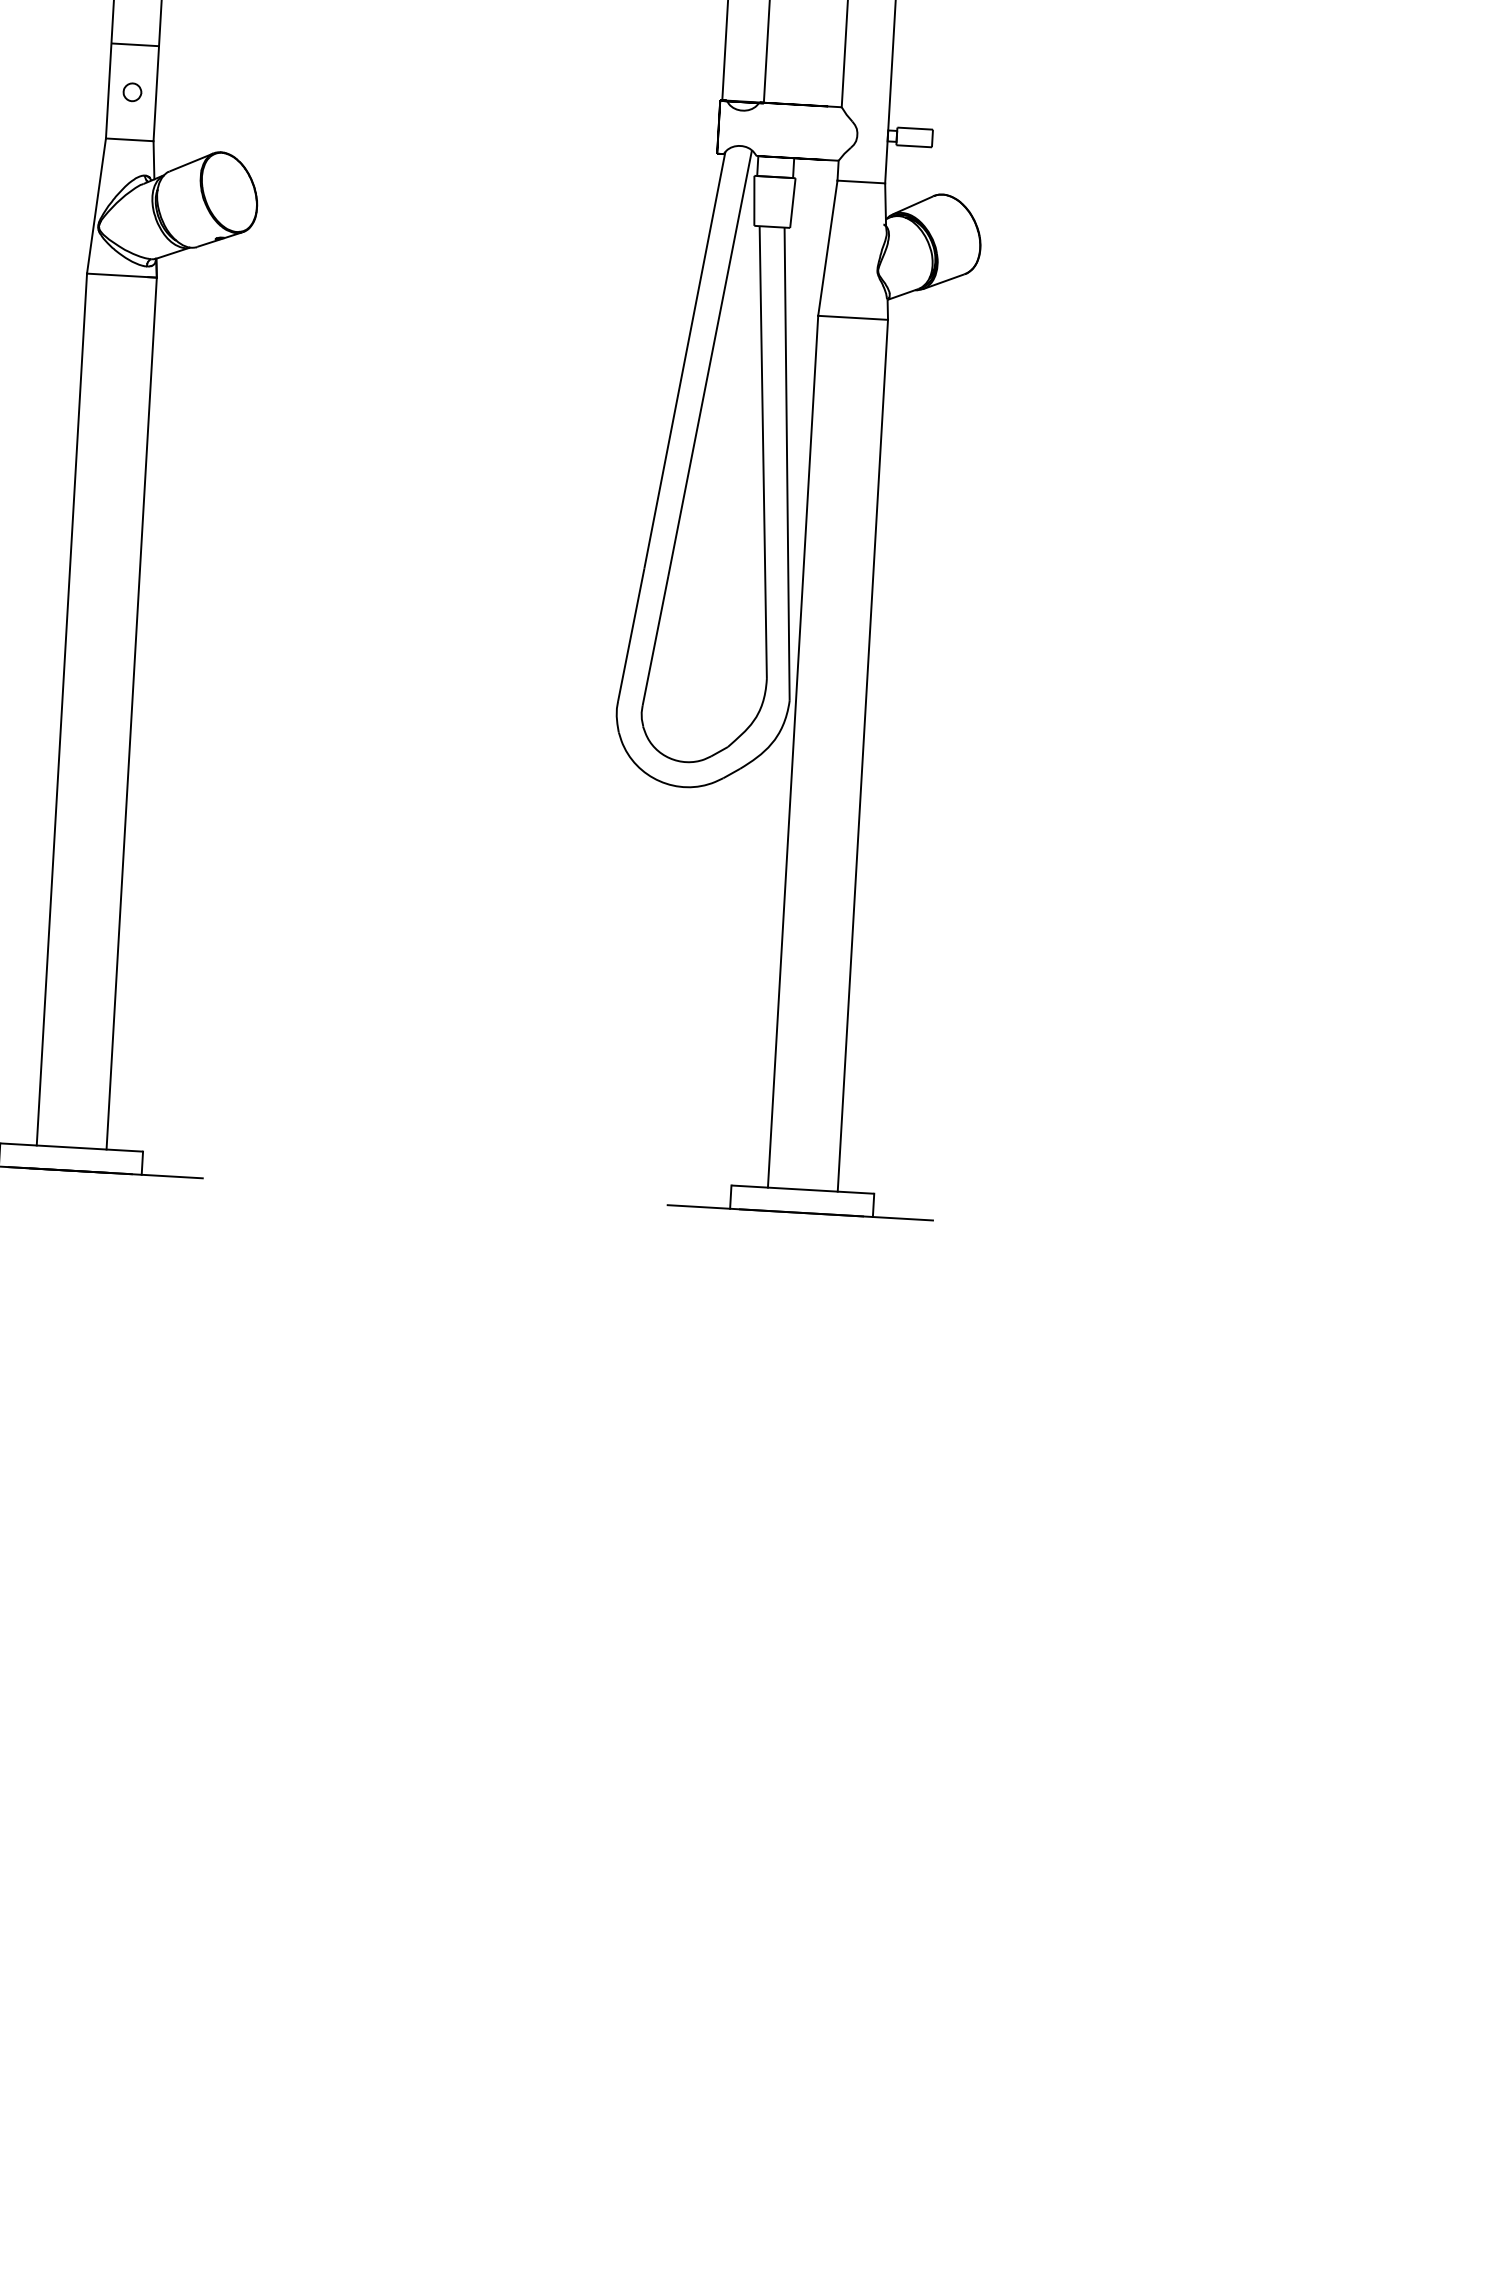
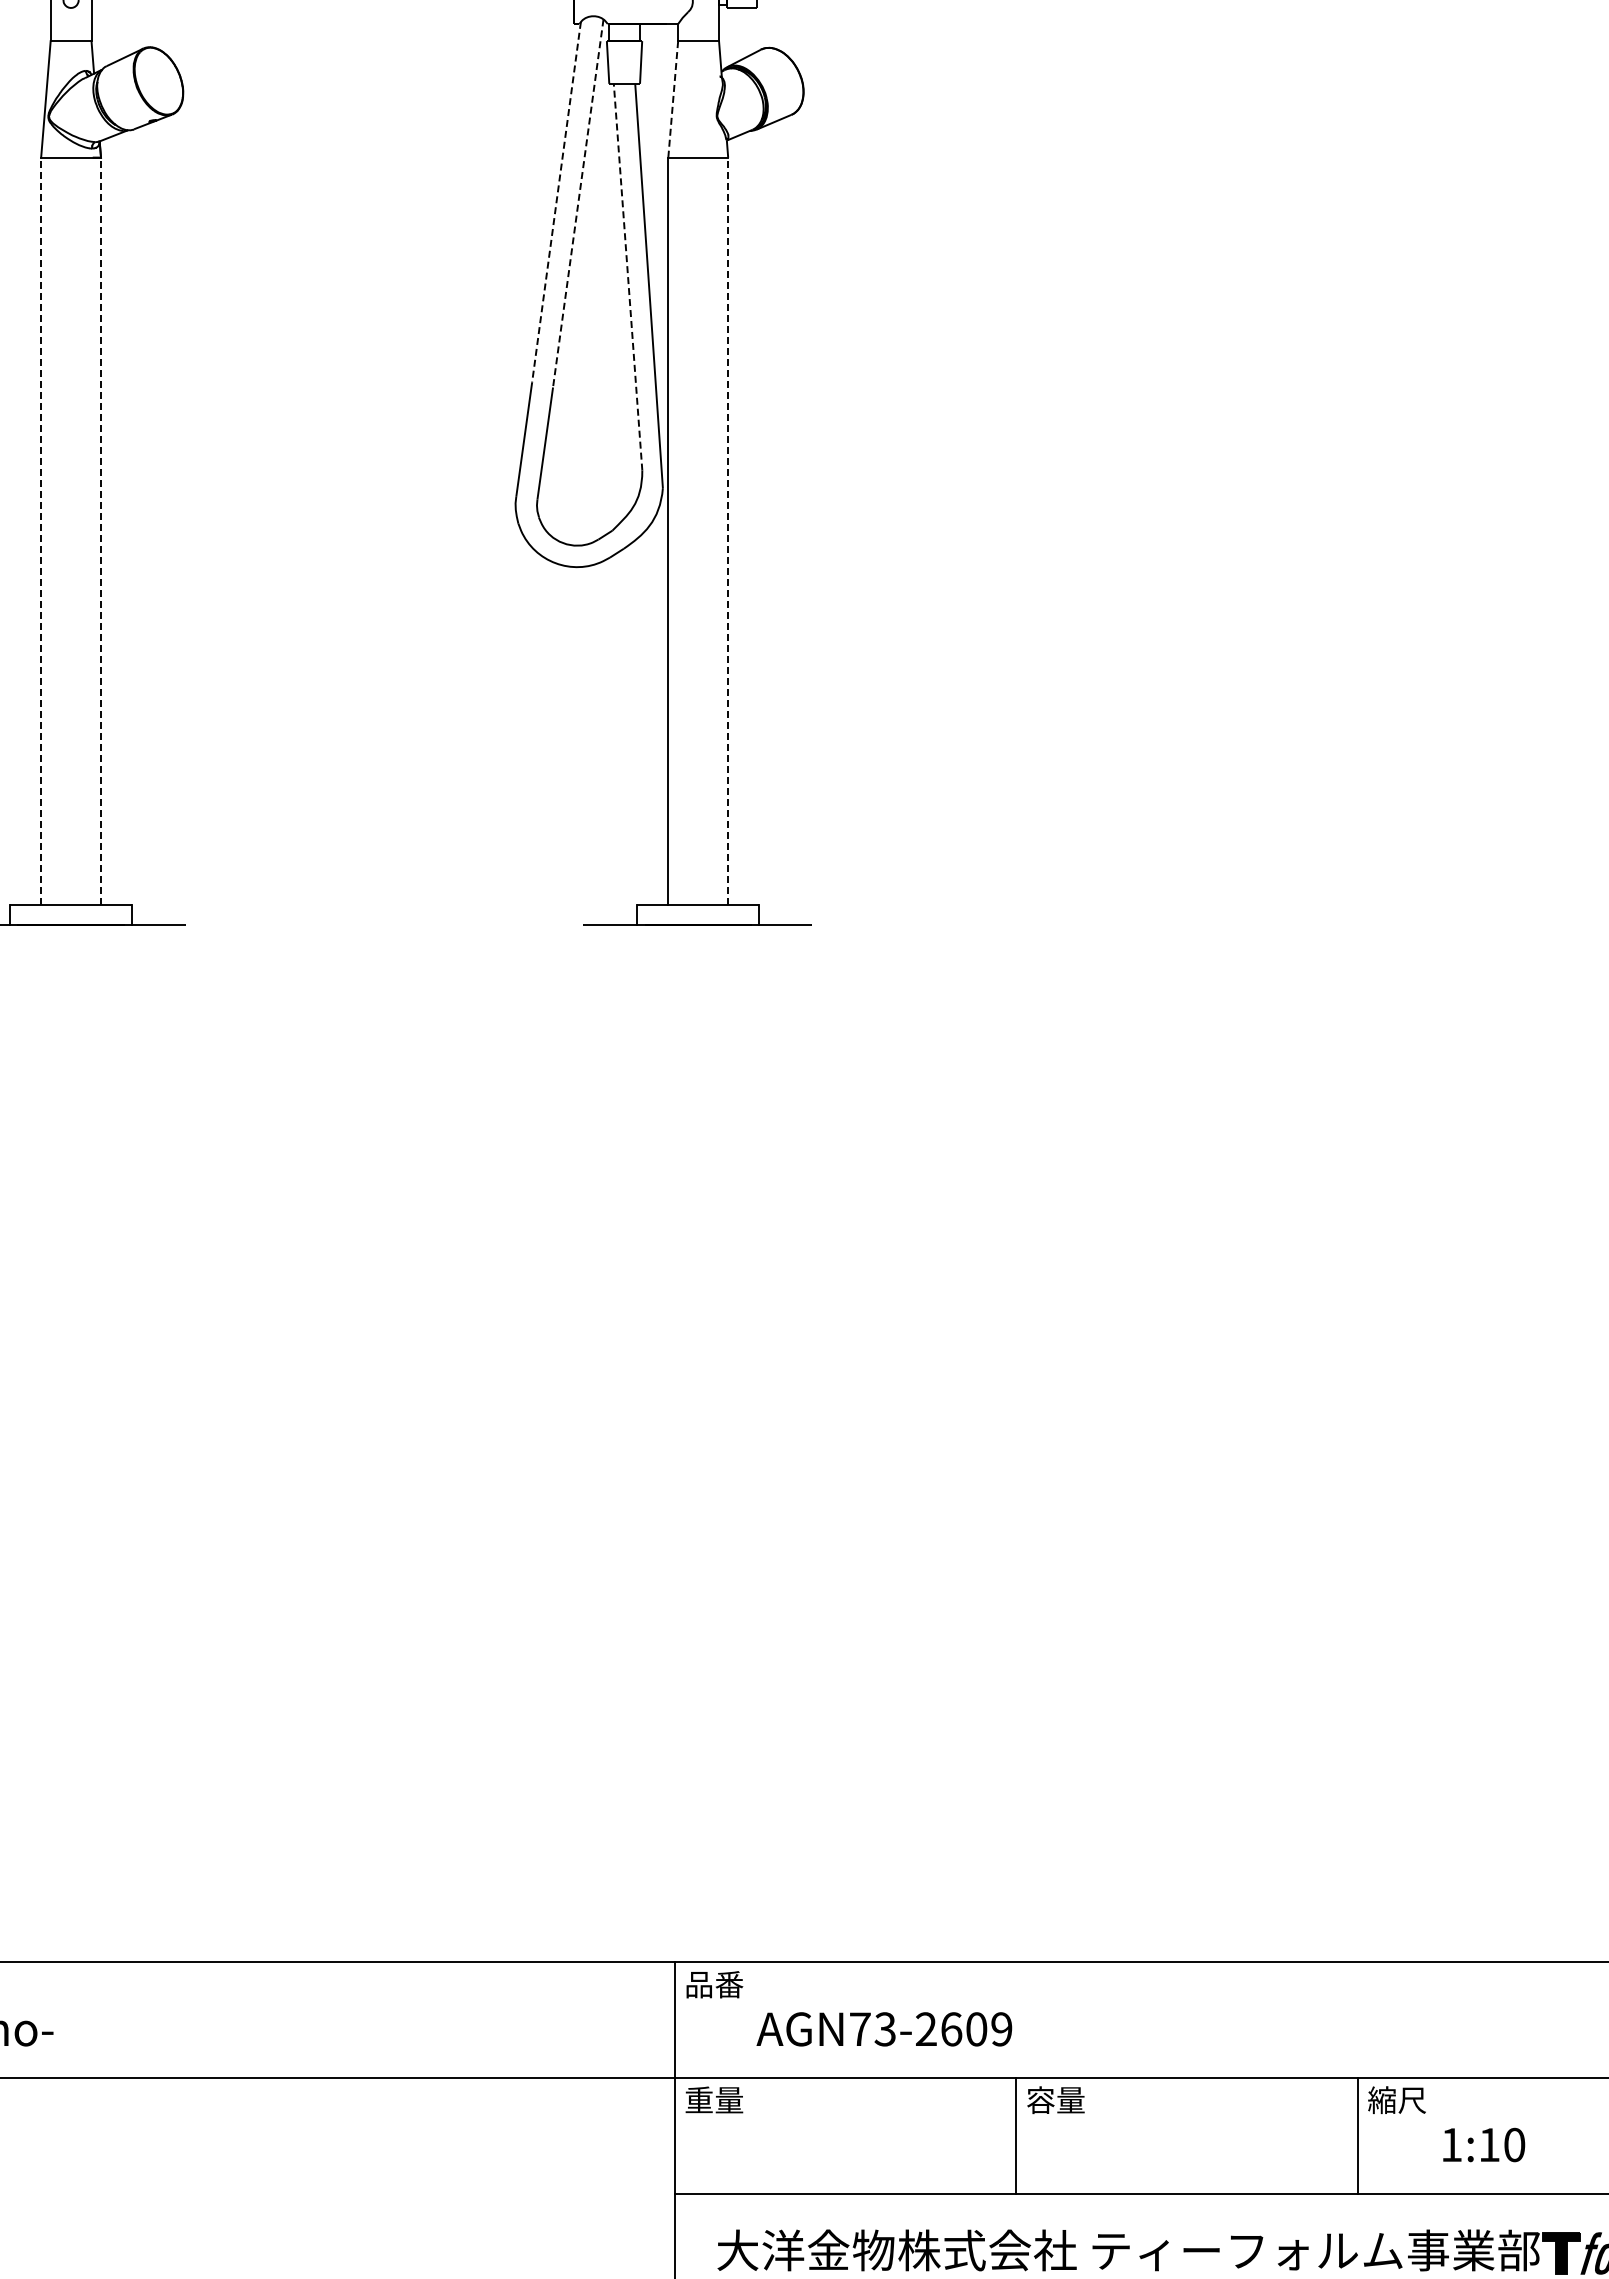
line: (828, 248) -> (673, 99), solid -> dashed
line: (684, 360) -> (556, 202), solid -> dashed
line: (710, 363) -> (578, 203), solid -> dashed
line: (763, 452) -> (628, 277), solid -> dashed
line: (62, 709) -> (41, 531), solid -> dashed
line: (132, 713) -> (101, 531), solid -> dashed
line: (863, 755) -> (728, 531), solid -> dashed

